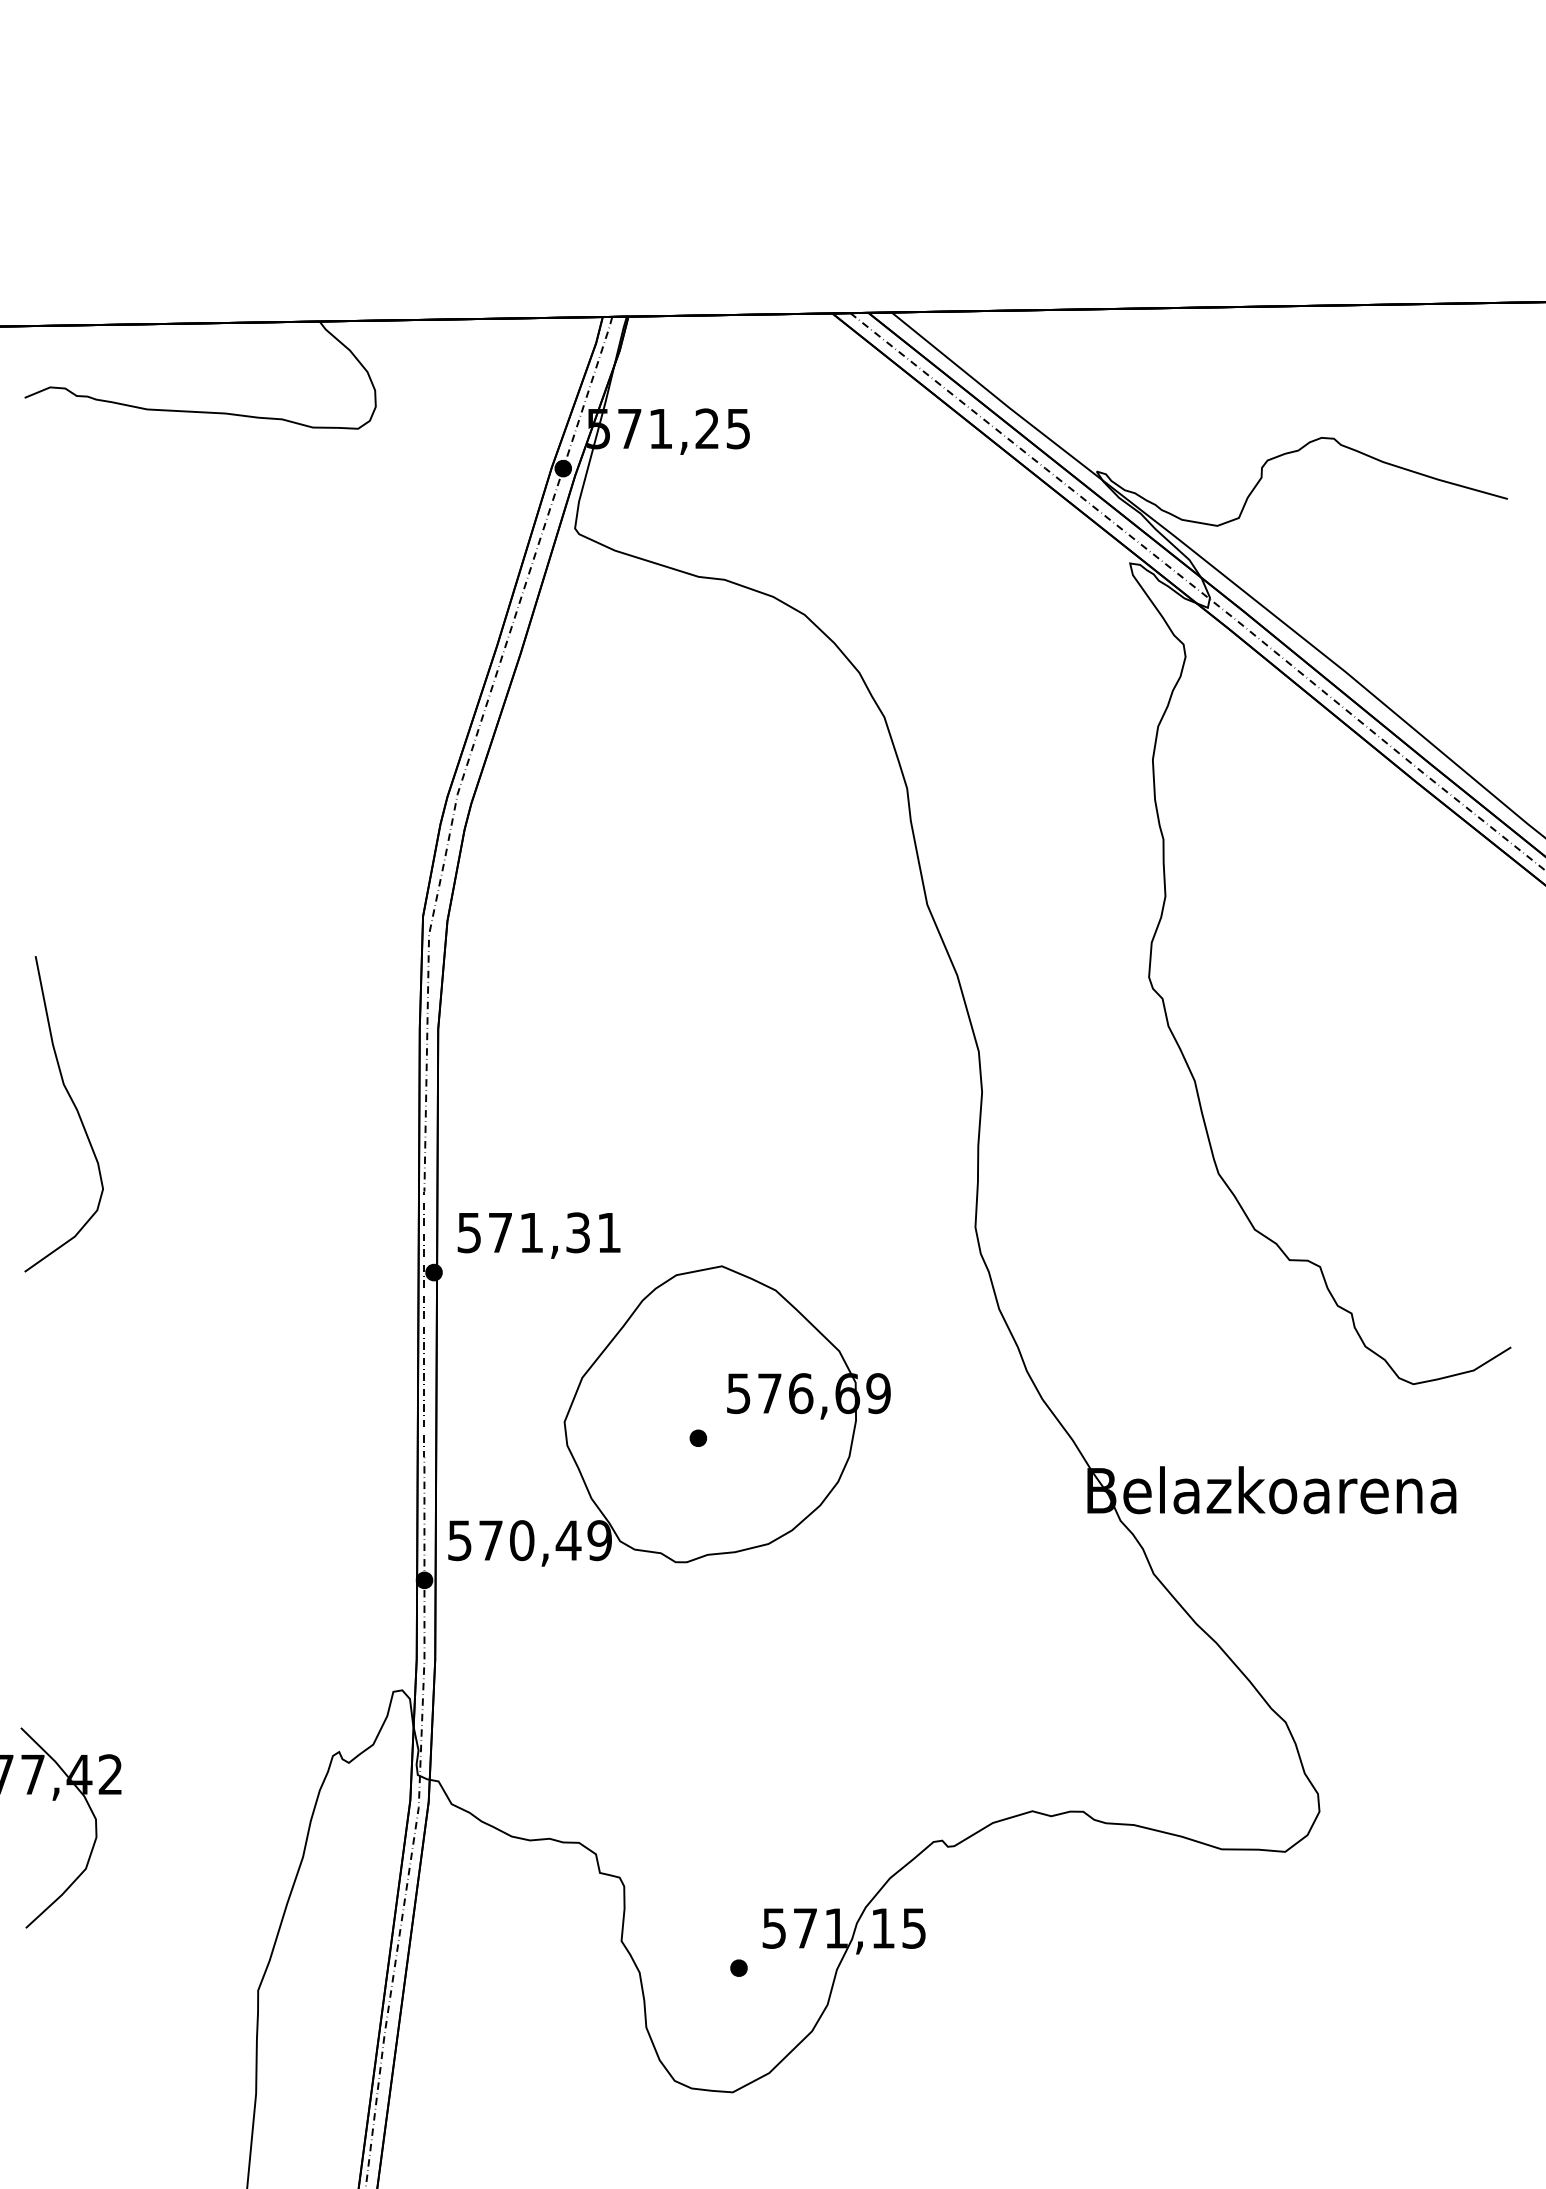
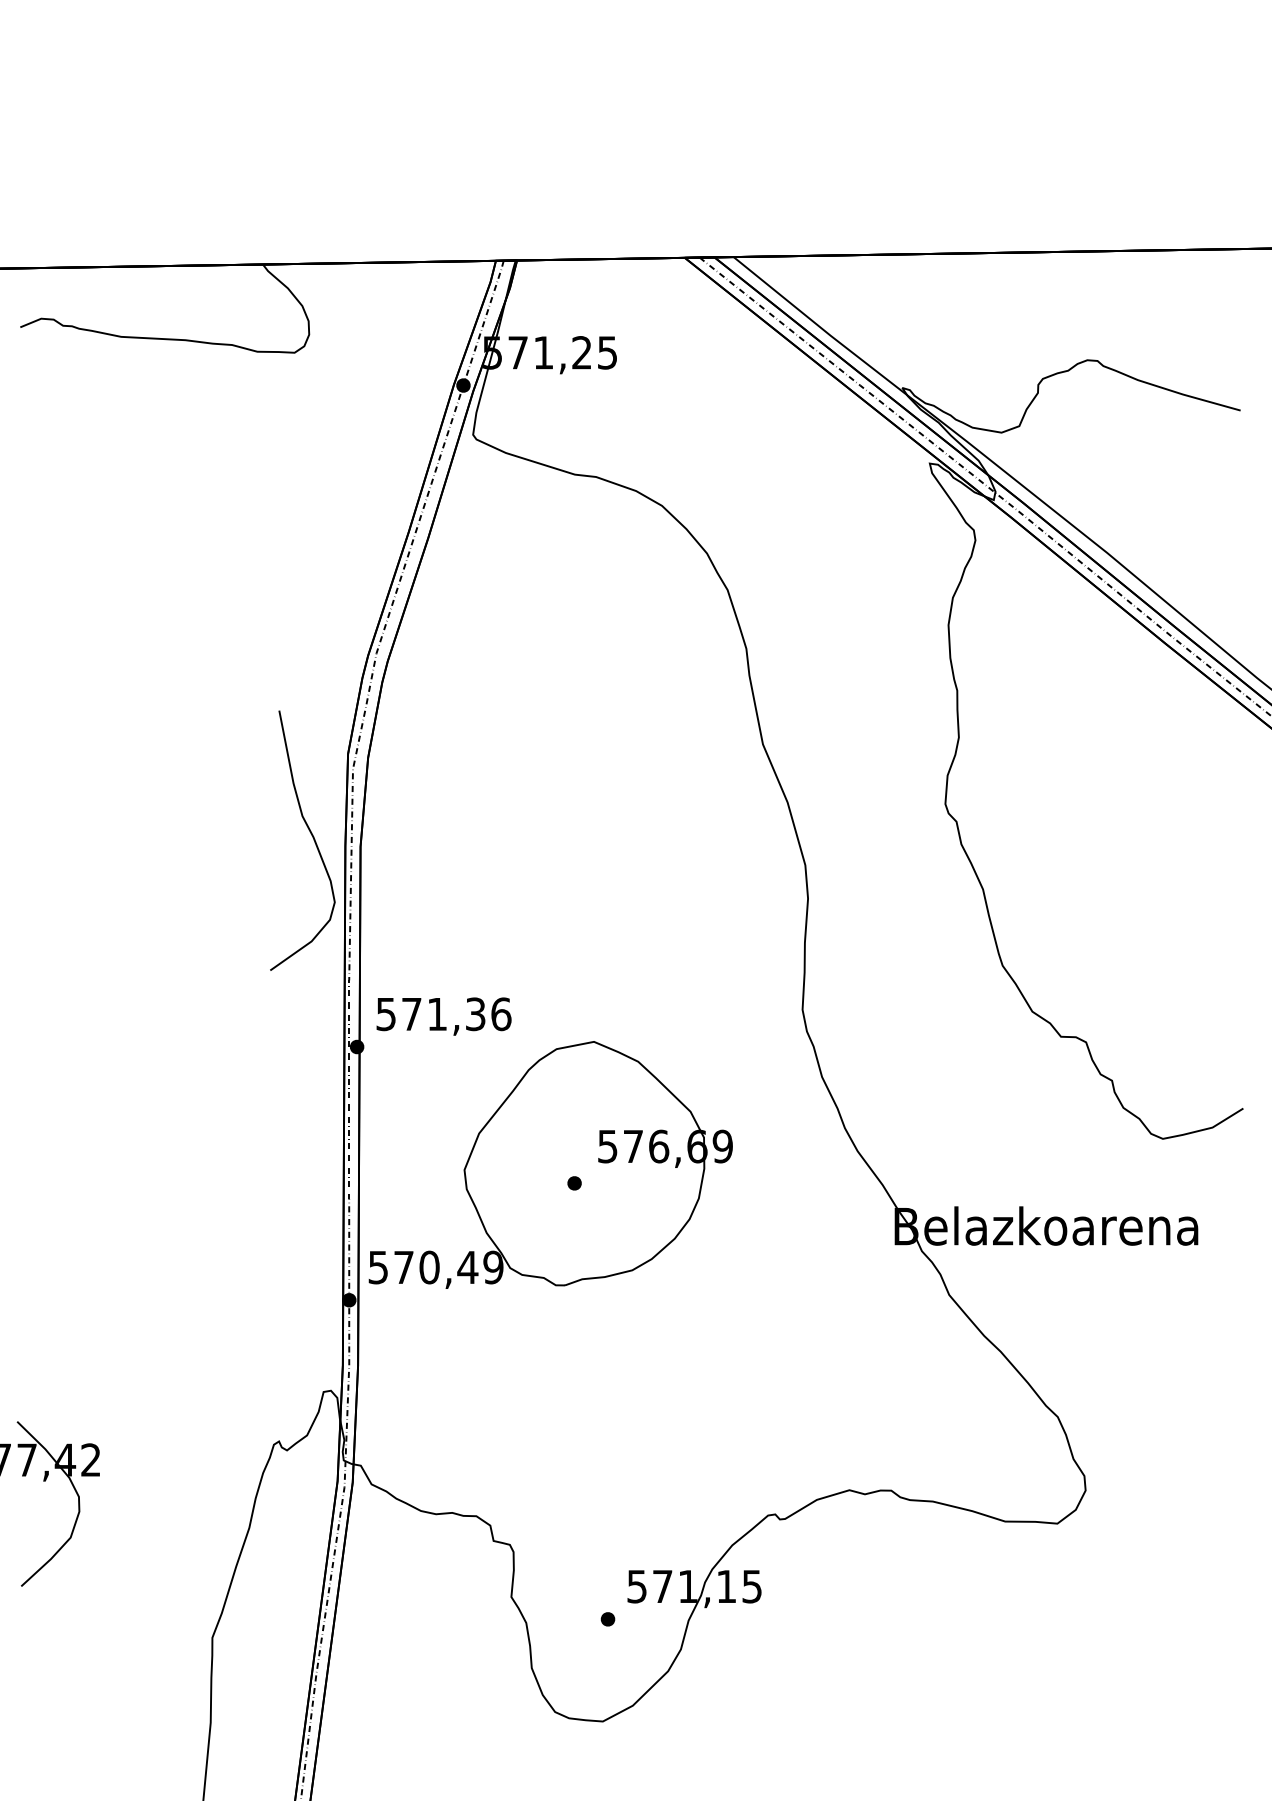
curve: (74, 1107) -> (311, 835), moved
text: (609, 1233) -> (501, 1014), 571,31 -> 571,36

